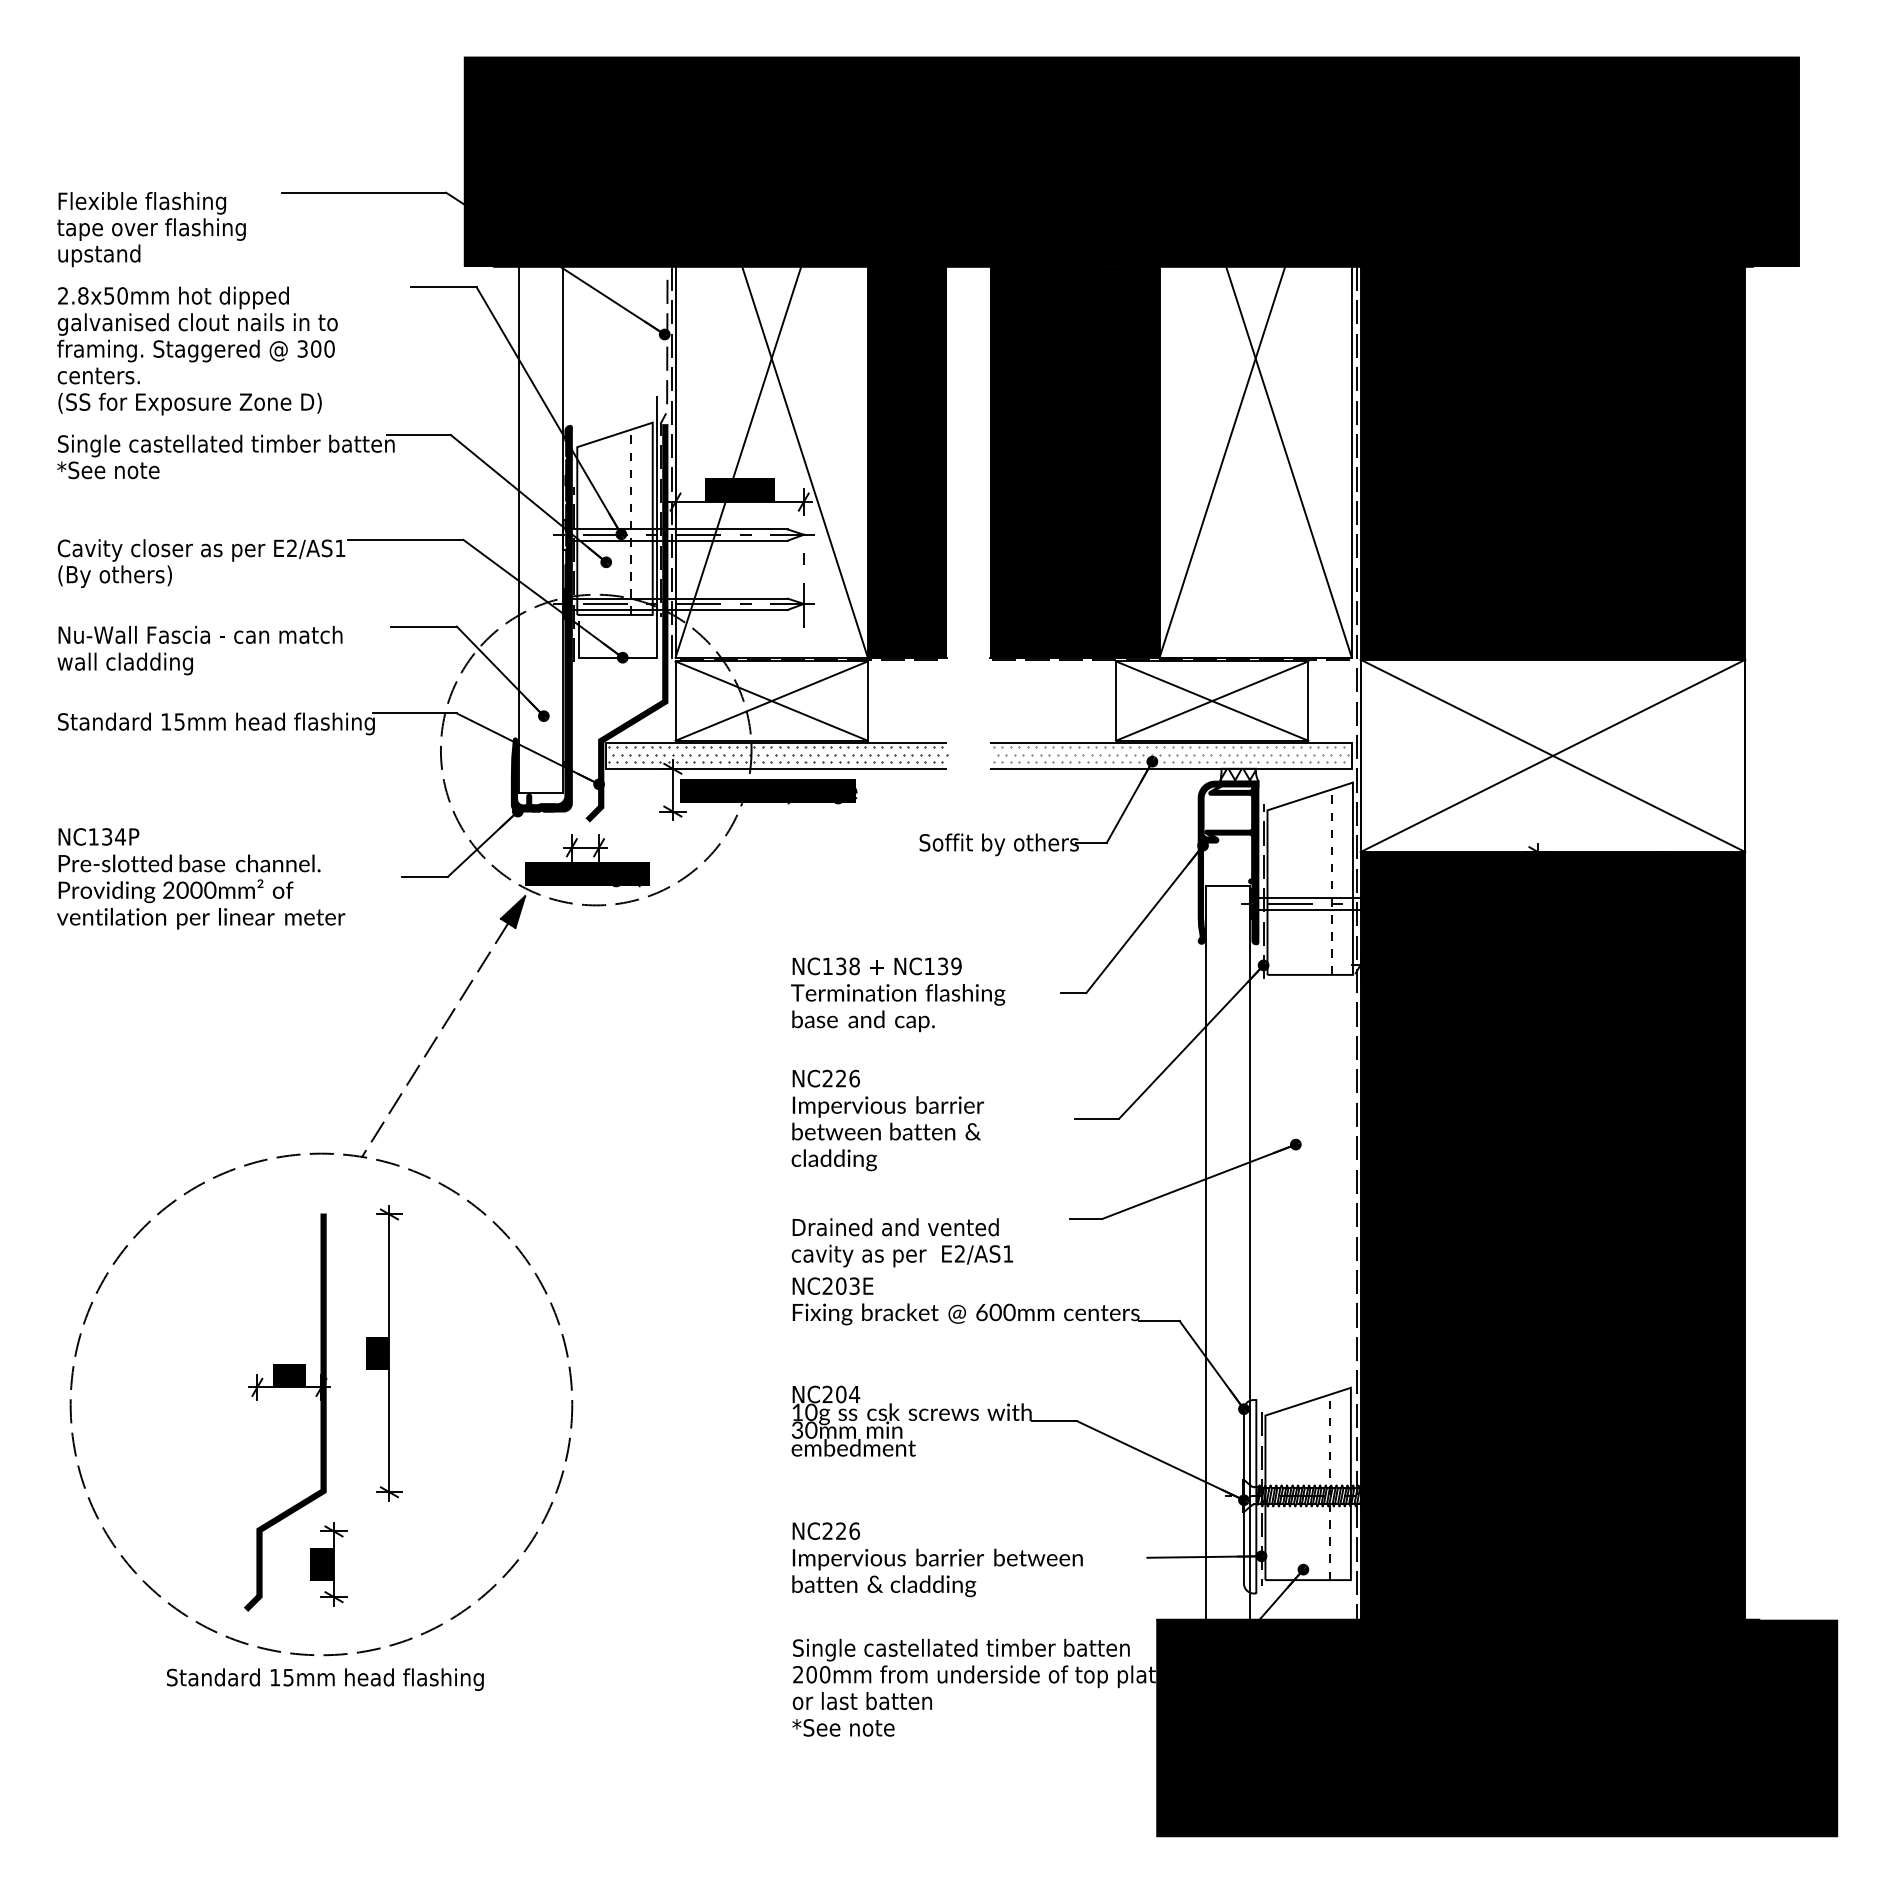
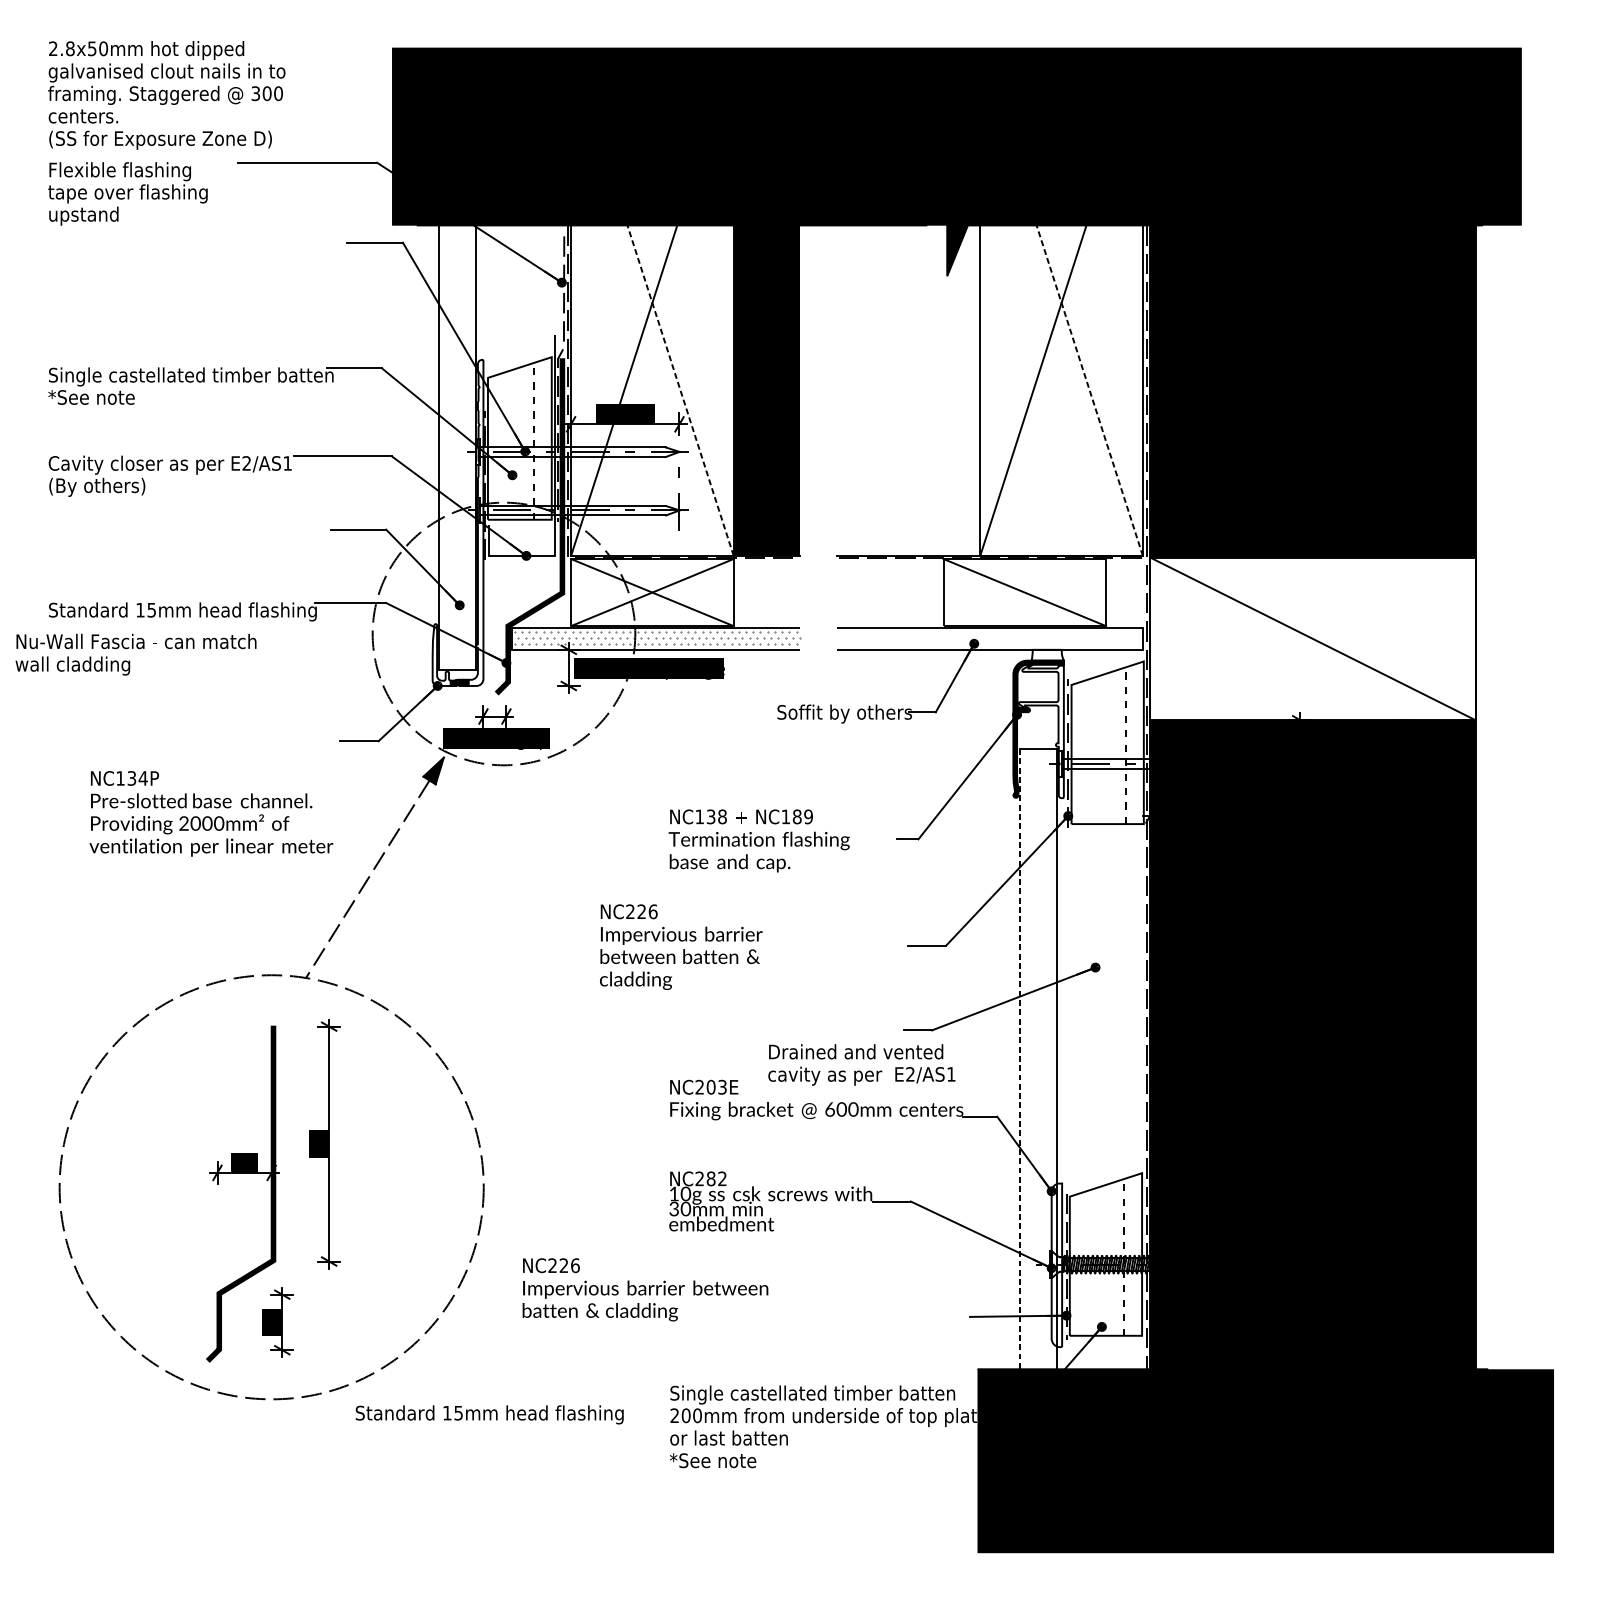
text: (197, 350) -> (166, 94), moved
line: (804, 461) -> (680, 390), solid -> dashed
fill: (1074, 461) -> (908, 390), removed
line: (1288, 461) -> (1089, 390), solid -> dashed
fill: (541, 618) -> (457, 522), removed
text: (199, 650) -> (135, 654), moved
line: (1212, 700) -> (1025, 592), removed
hatch: (777, 754) -> (657, 637), removed
hatch: (1170, 754) -> (989, 637), removed
line: (1552, 755) -> (1312, 638), removed
hatch: (1237, 774) -> (1046, 654), removed
fill: (1231, 865) -> (1041, 731), removed
text: (201, 878) -> (211, 813), moved
text: (942, 966) -> (796, 816), NC139 -> NC189
text: (887, 1120) -> (680, 947), moved
text: (902, 1242) -> (861, 1064), moved
line: (1206, 1252) -> (1019, 1058), solid -> dashed
text: (848, 1394) -> (717, 1178), NC204 -> NC282
text: (937, 1559) -> (645, 1289), moved
text: (325, 1679) -> (489, 1414), moved

